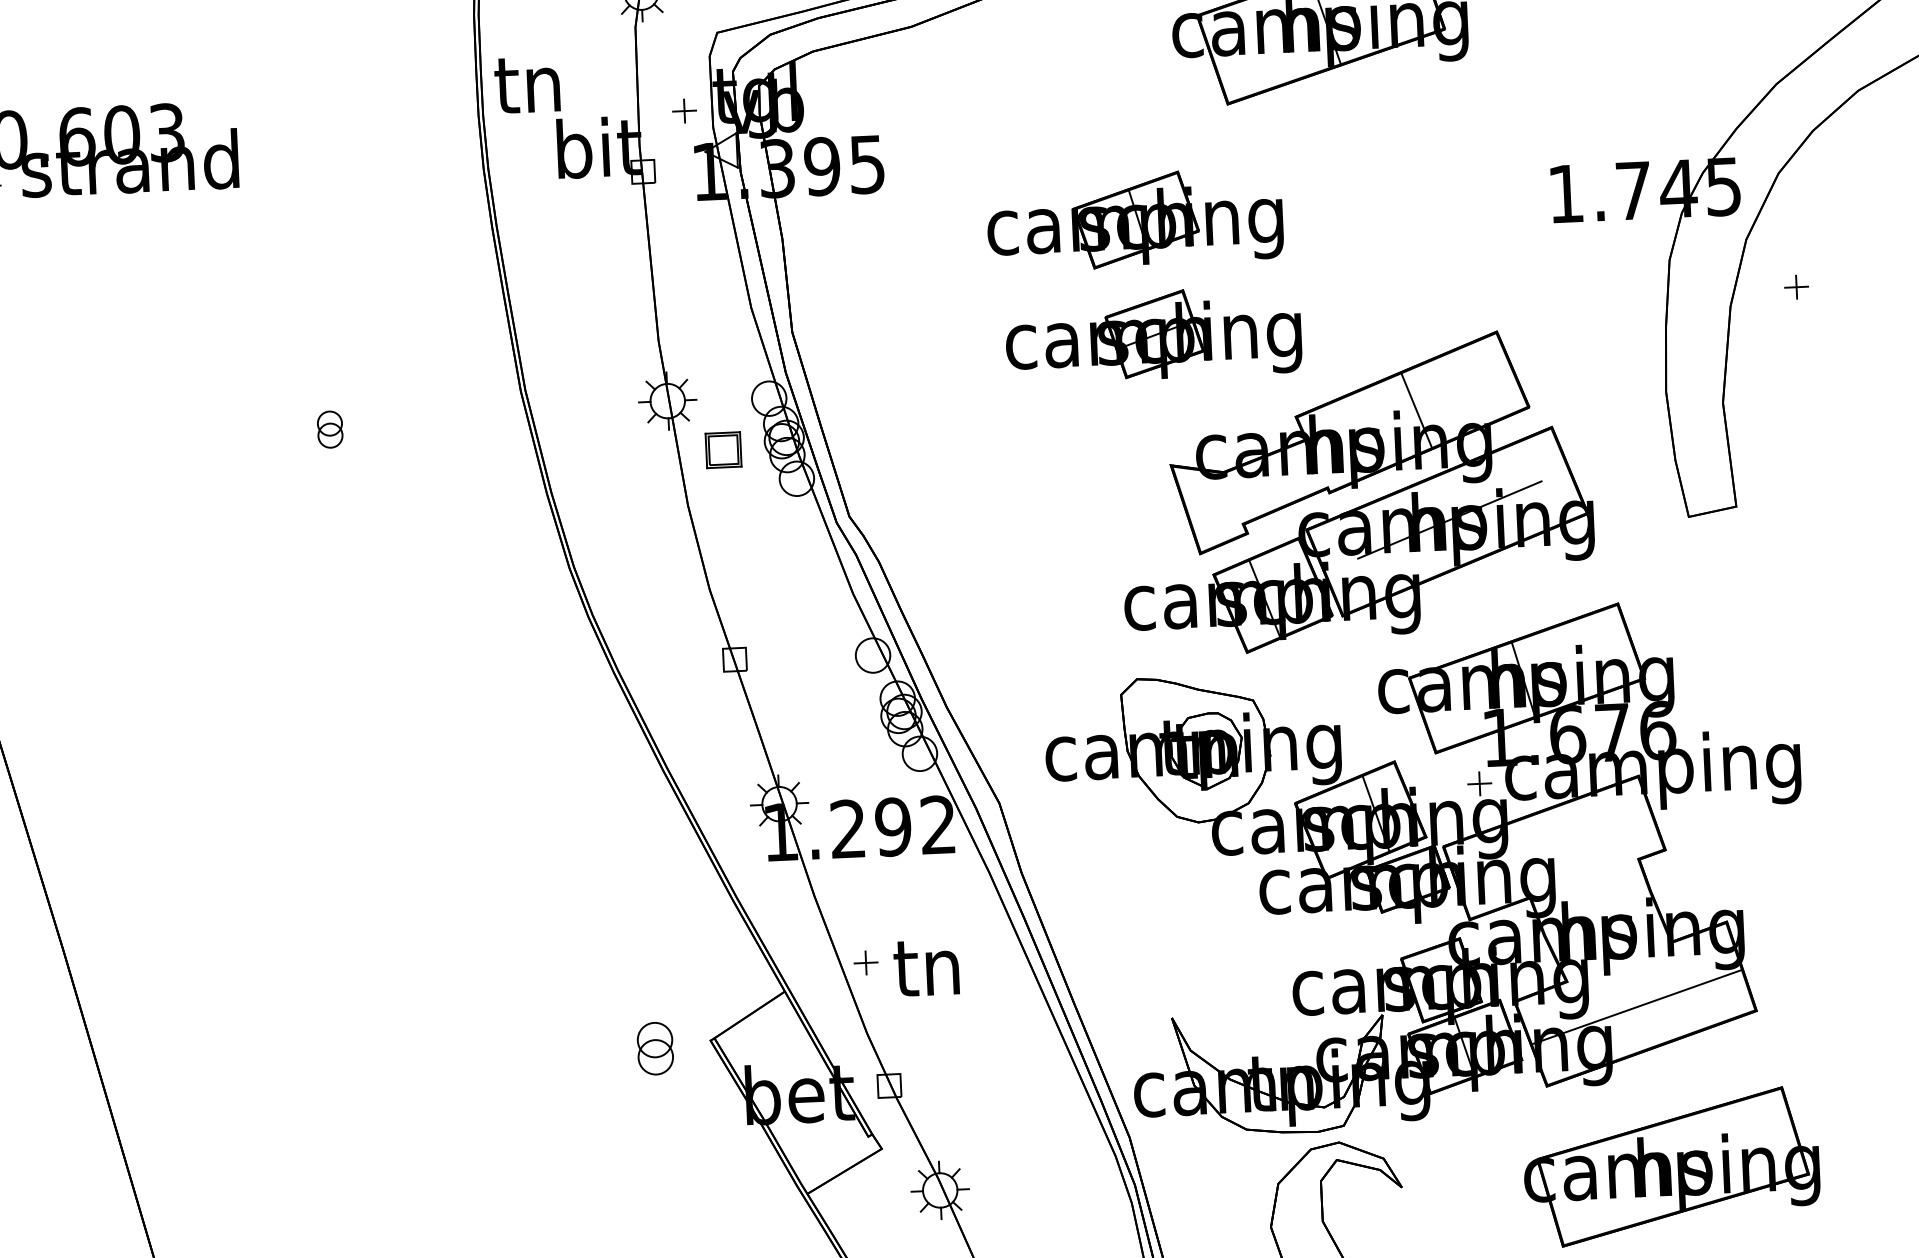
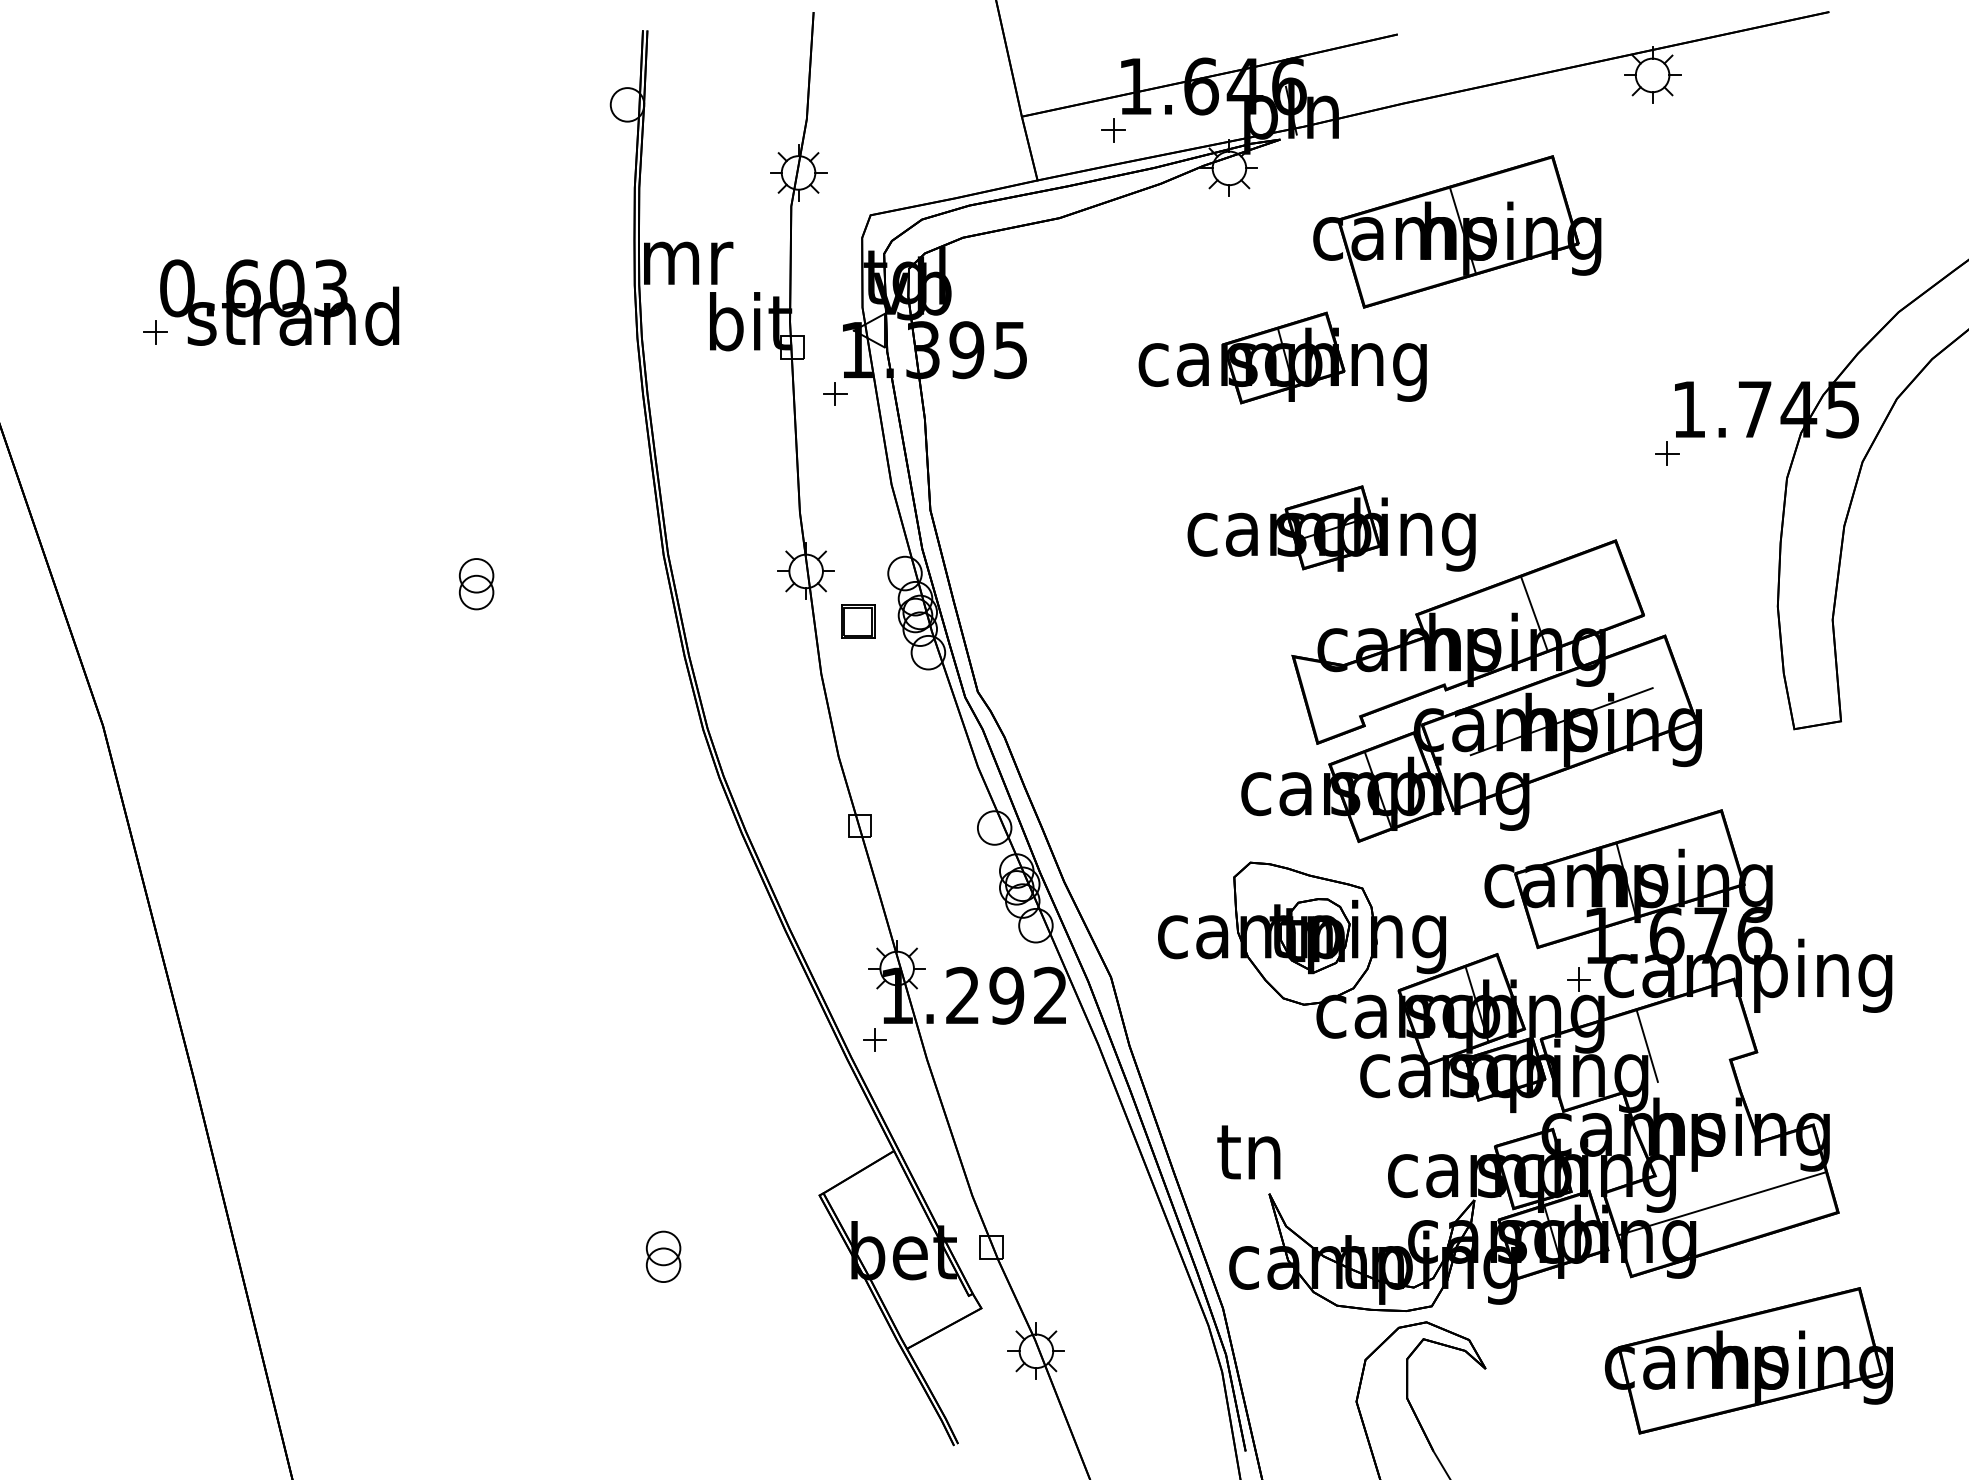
text: (532, 84) -> (688, 257), tn -> mr
part: (684, 110) -> (835, 393), moved
part: (1134, 219) -> (1282, 357), moved
part: (1796, 287) -> (1667, 453), moved
part: (1153, 334) -> (1331, 528), moved
part: (330, 429) -> (476, 584), size x1.43
line: (1552, 849) -> (1647, 1046), added
part: (865, 962) -> (874, 1039), moved
text: (926, 968) -> (1248, 1152), moved
part: (655, 1048) -> (663, 1256), moved

